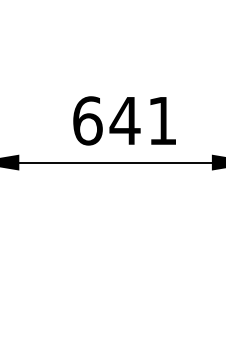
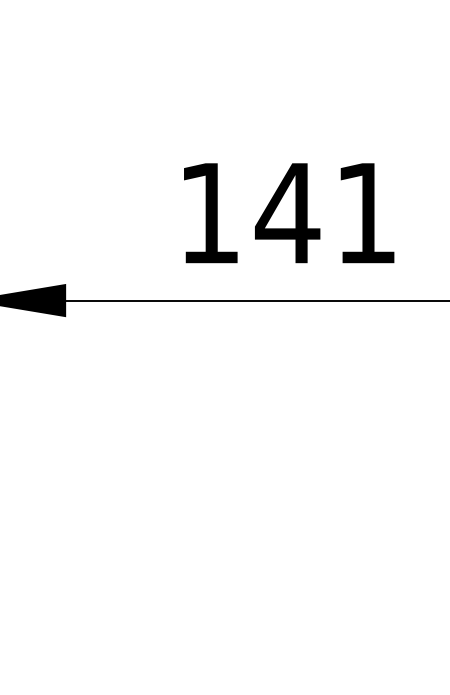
text: (87, 120) -> (208, 212), 641 -> 141

